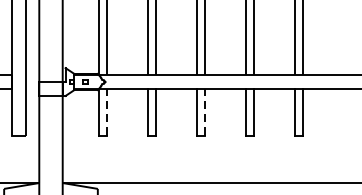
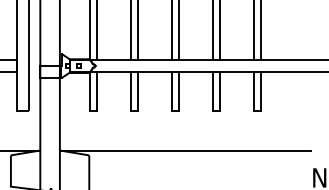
line: (107, 111) -> (97, 90), dashed -> solid
line: (205, 111) -> (179, 90), dashed -> solid

